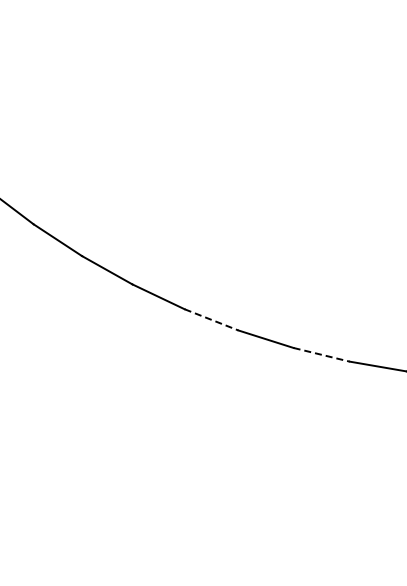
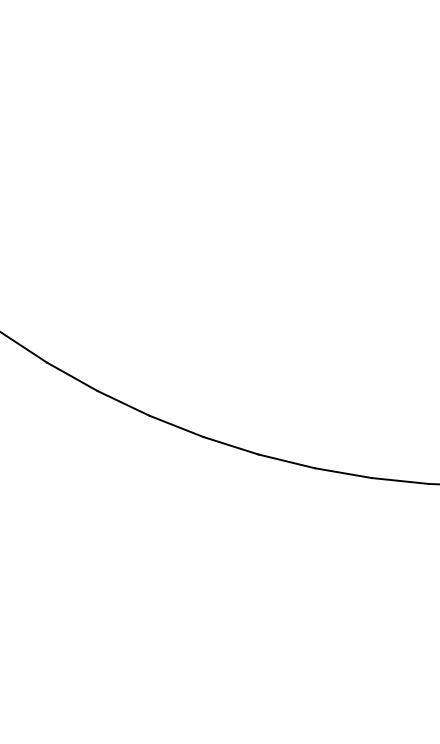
line: (211, 319) -> (176, 426), dashed -> solid
line: (321, 354) -> (286, 461), dashed -> solid

